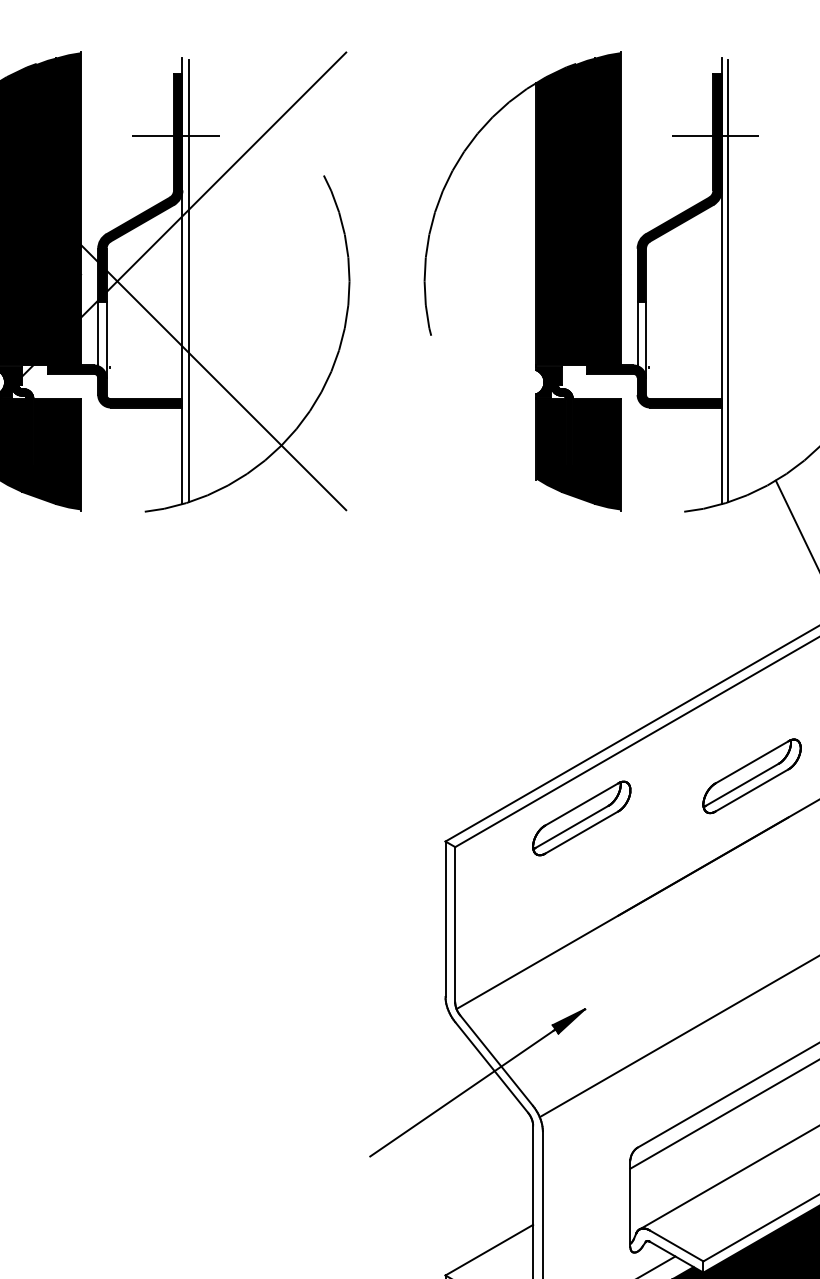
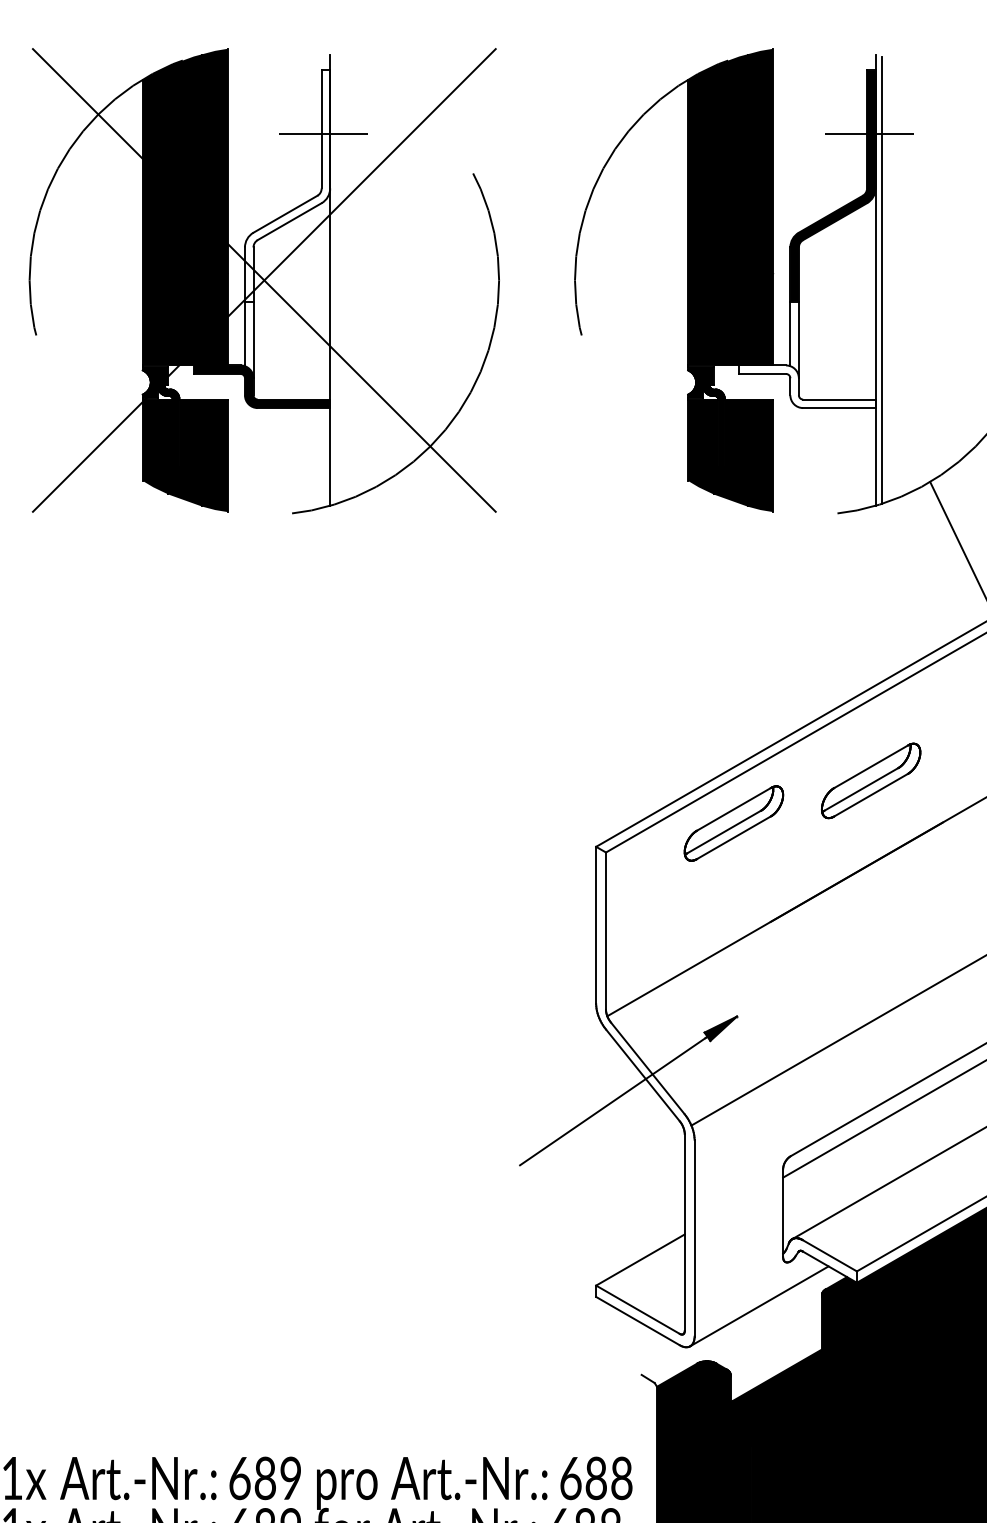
fill: (140, 187) -> (287, 185), removed
line: (188, 281) -> (336, 280), removed
fill: (654, 386) -> (807, 386), removed
part: (752, 775) -> (871, 780), moved

